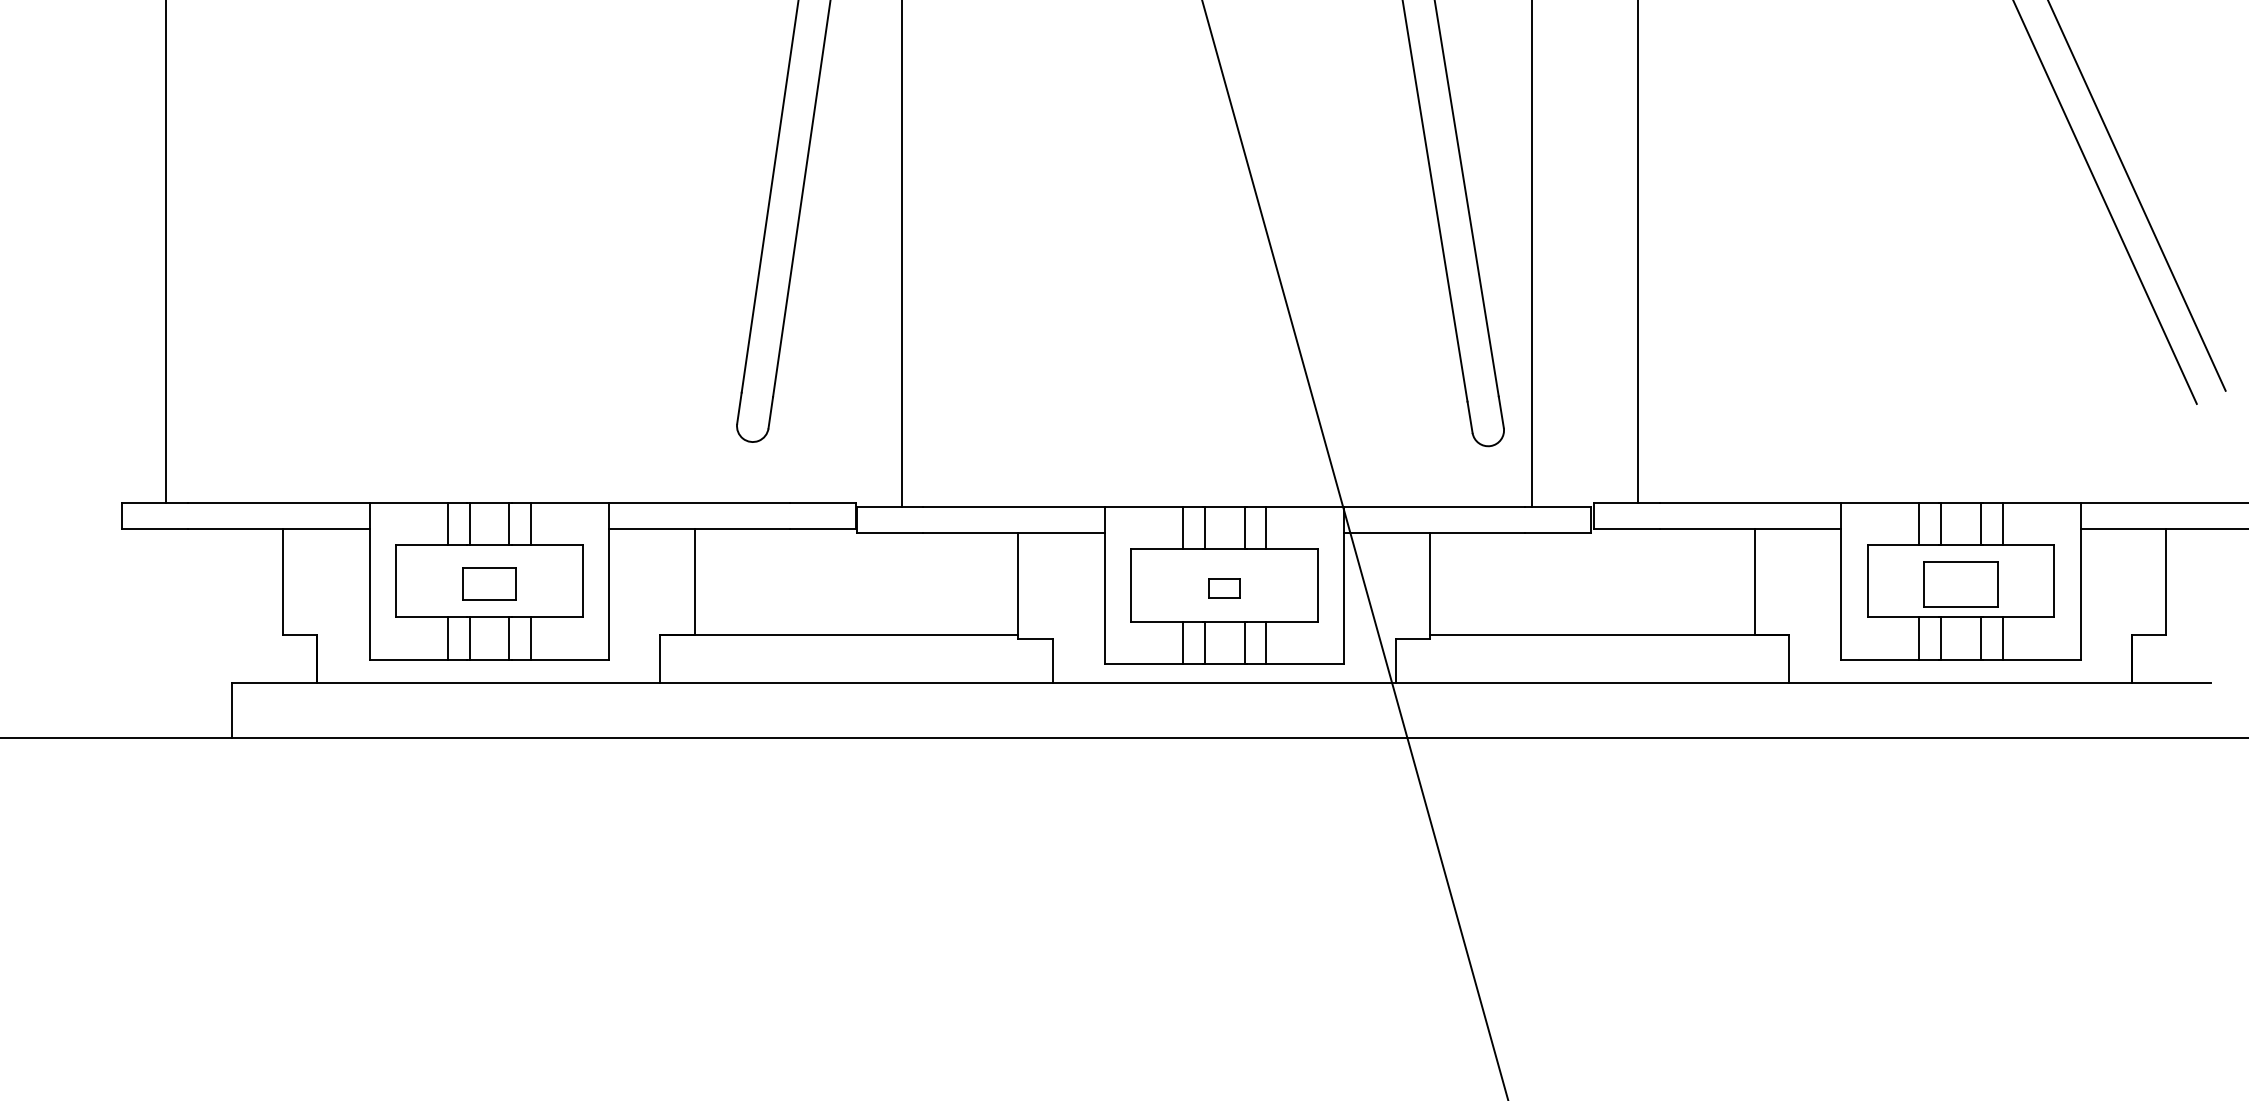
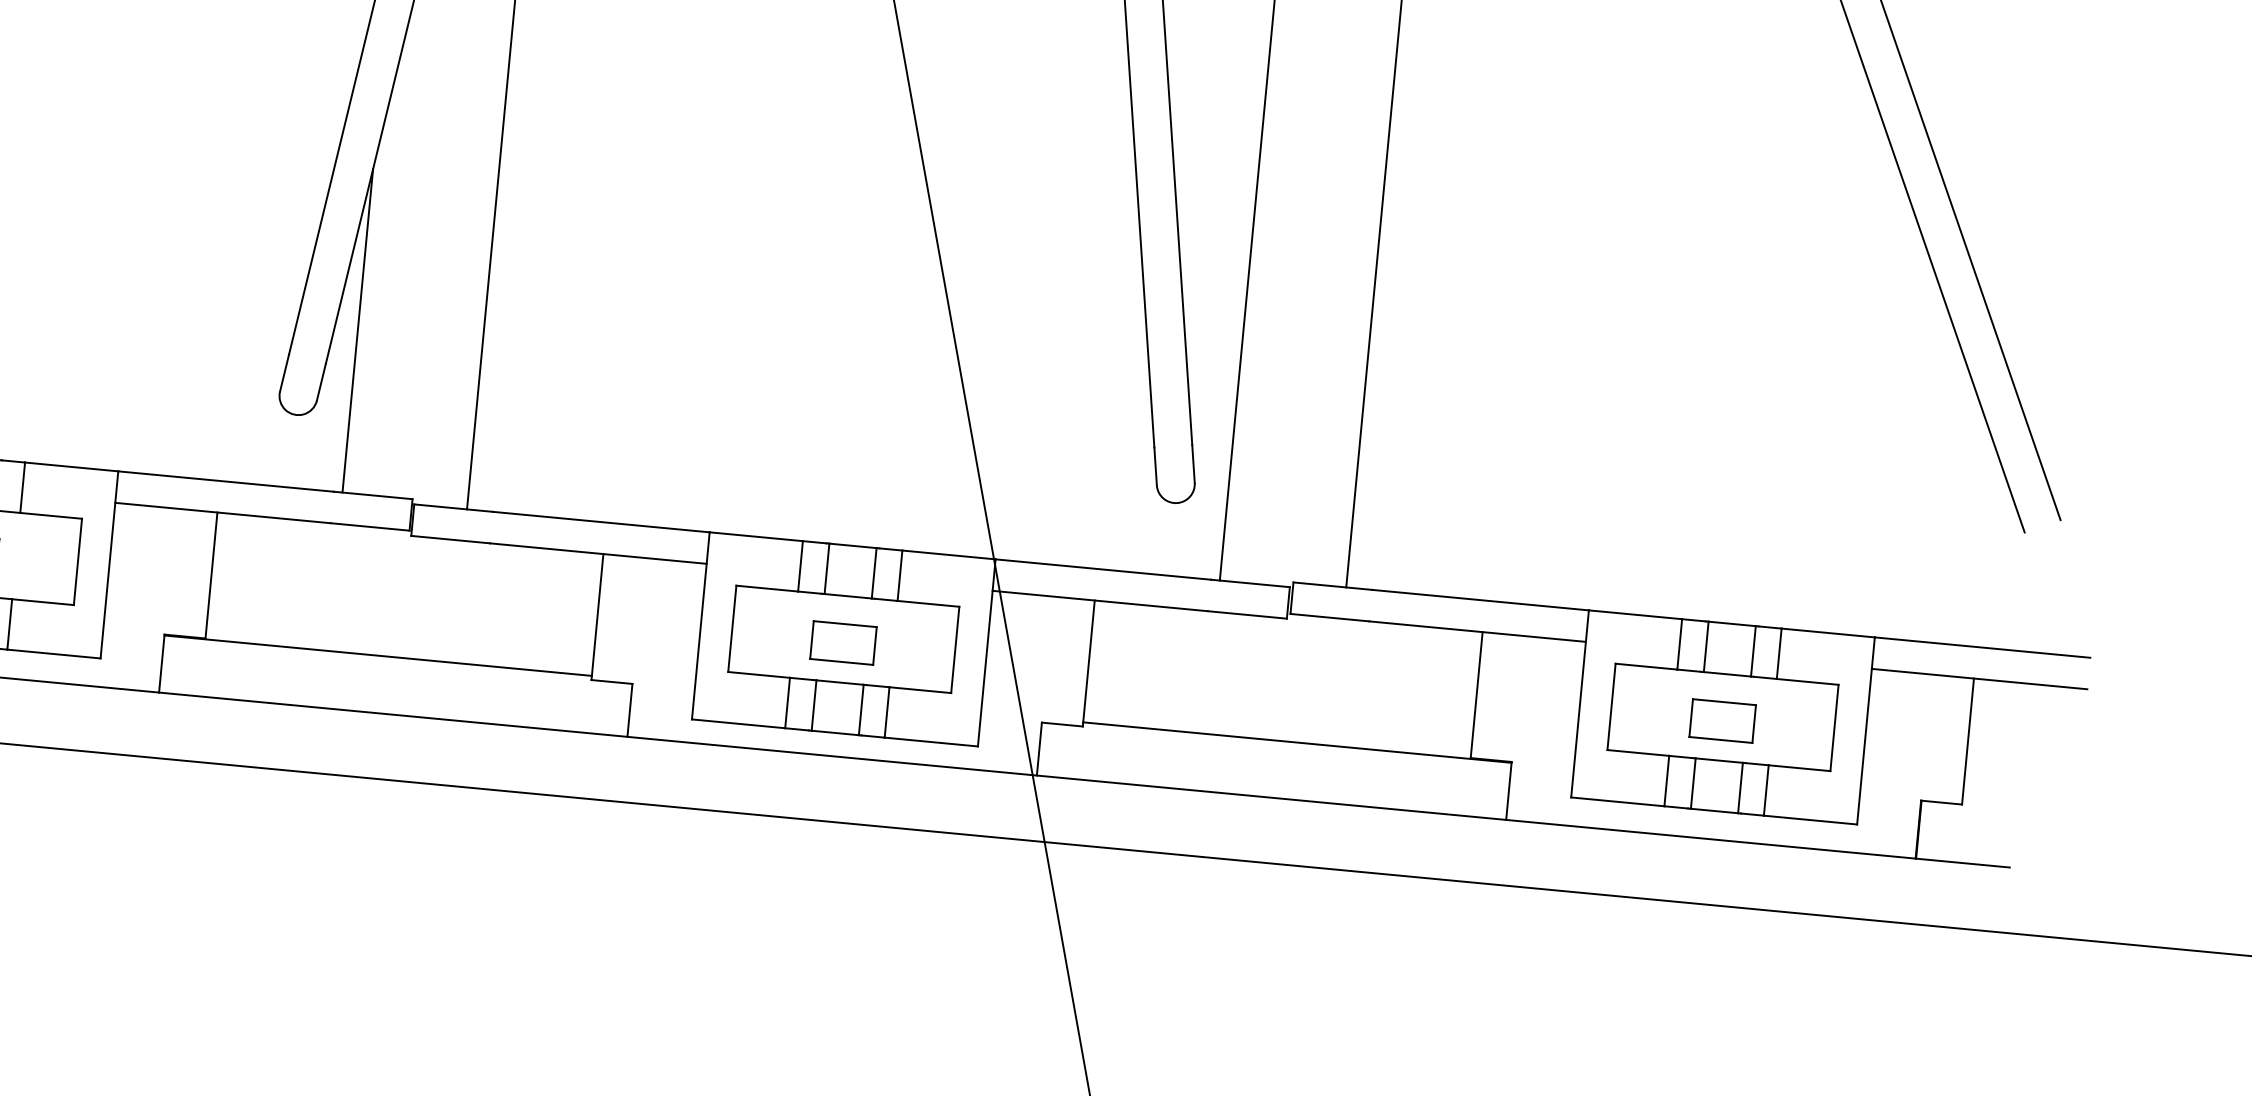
line: (796, 367) -> (357, 330), added
part: (1960, 583) -> (1722, 720), size x0.71
part: (1224, 588) -> (843, 643), size x1.67

